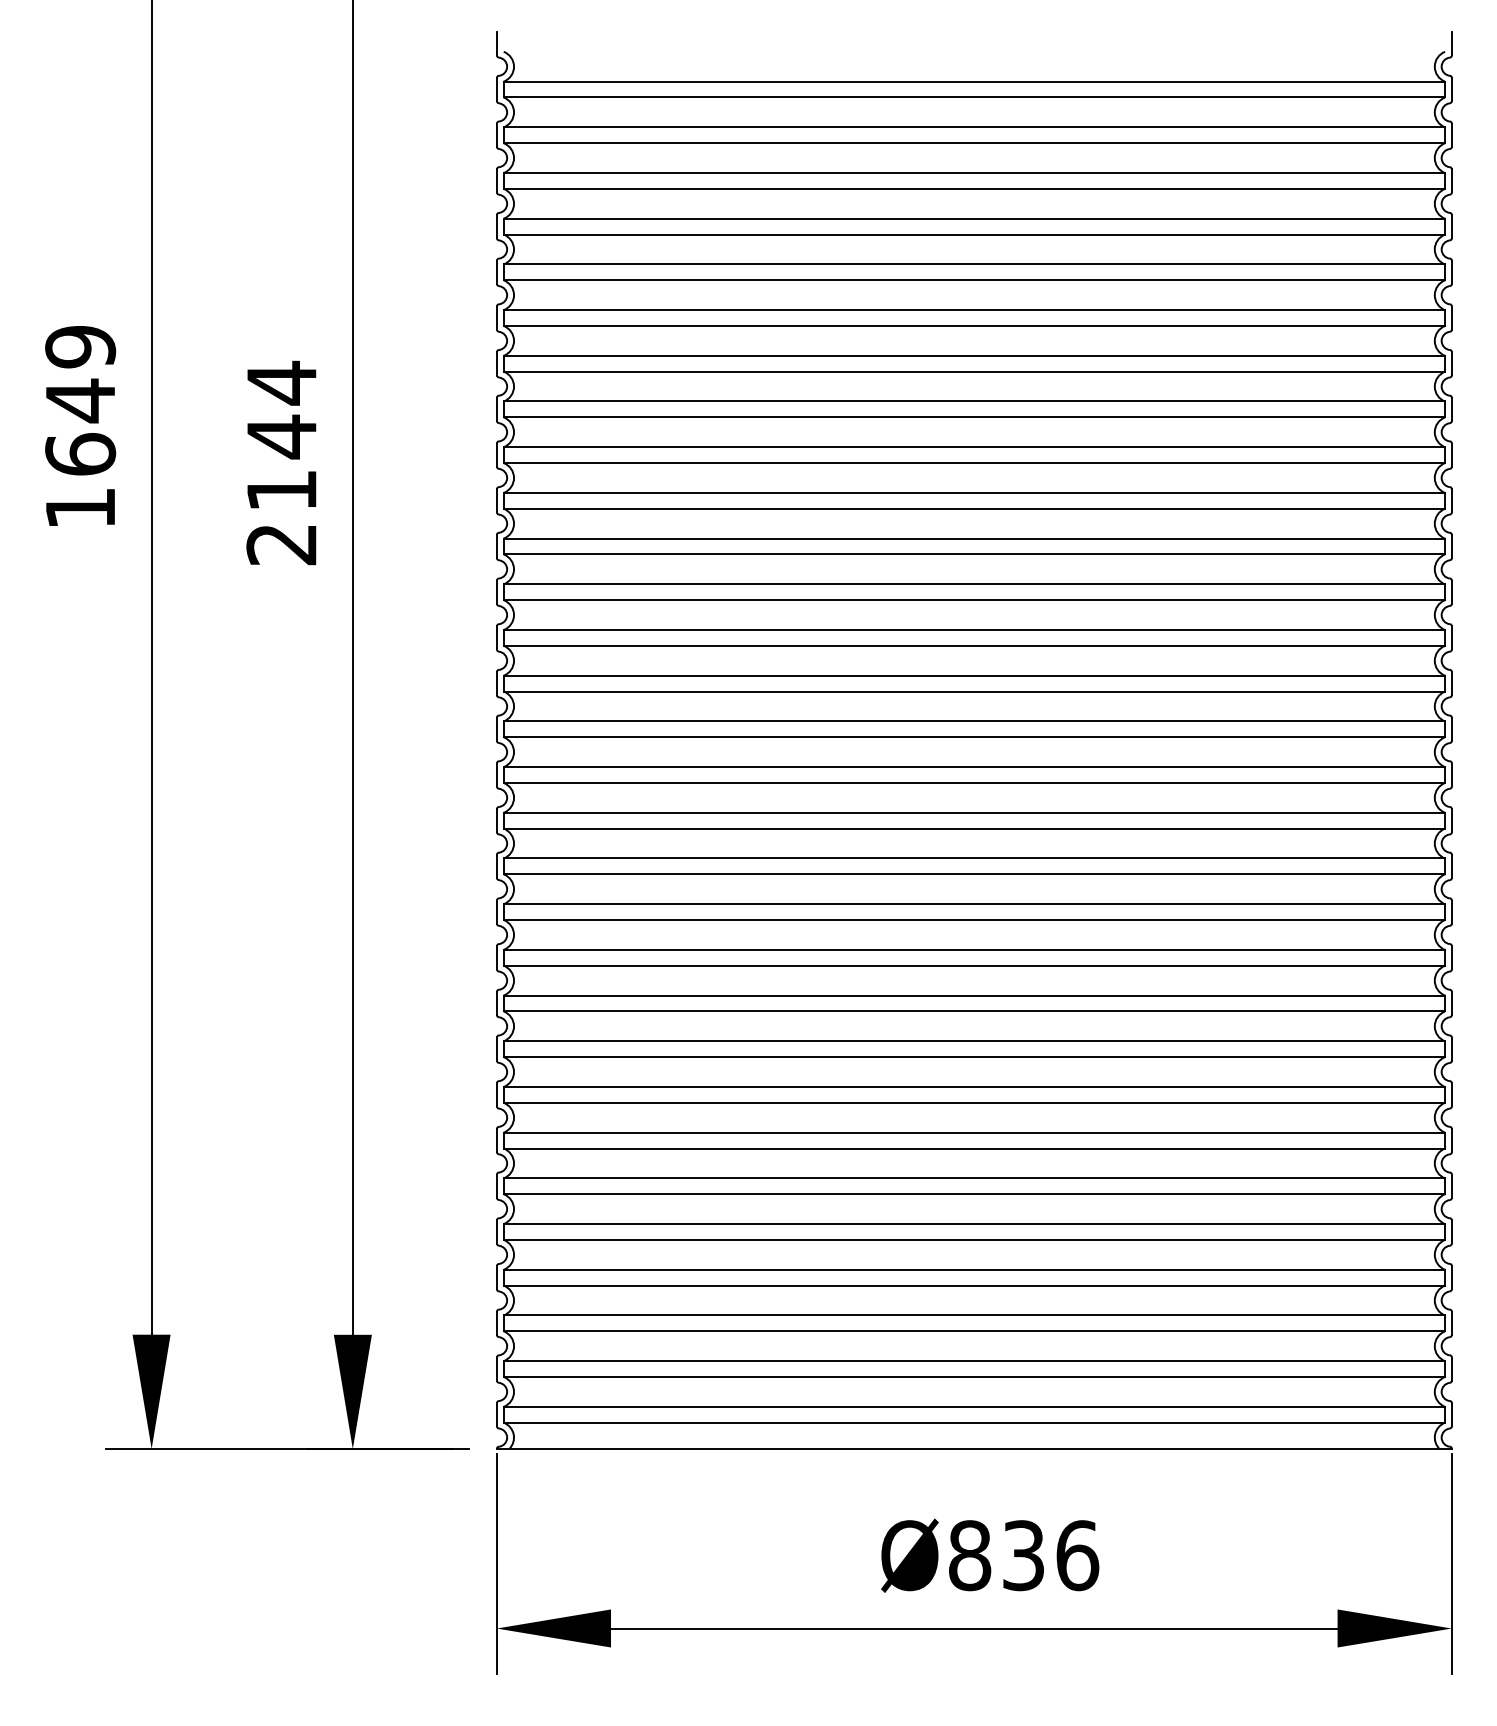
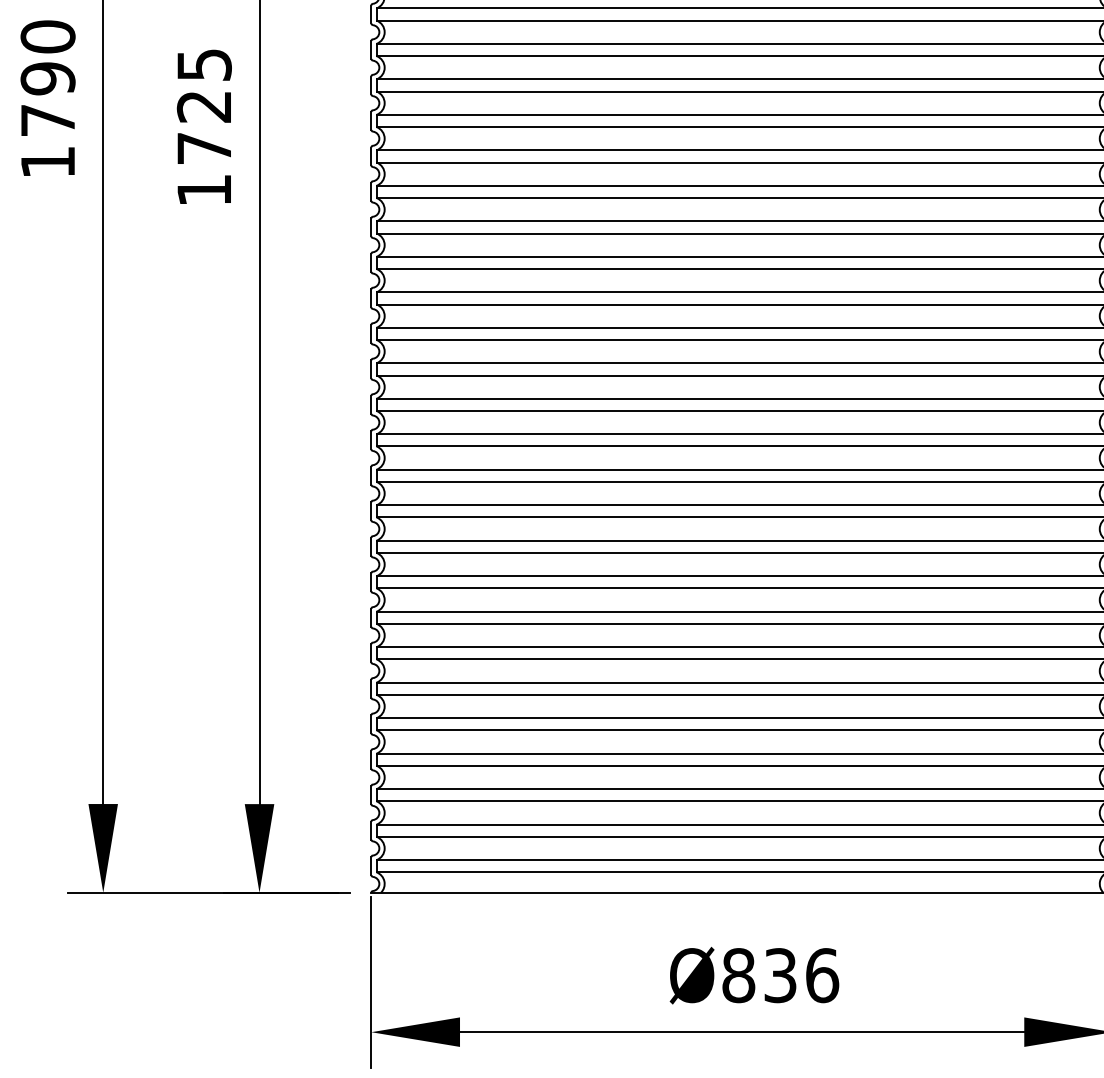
text: (80, 400) -> (48, 78), 1649 -> 1790
text: (281, 462) -> (204, 126), 2144 -> 1725

